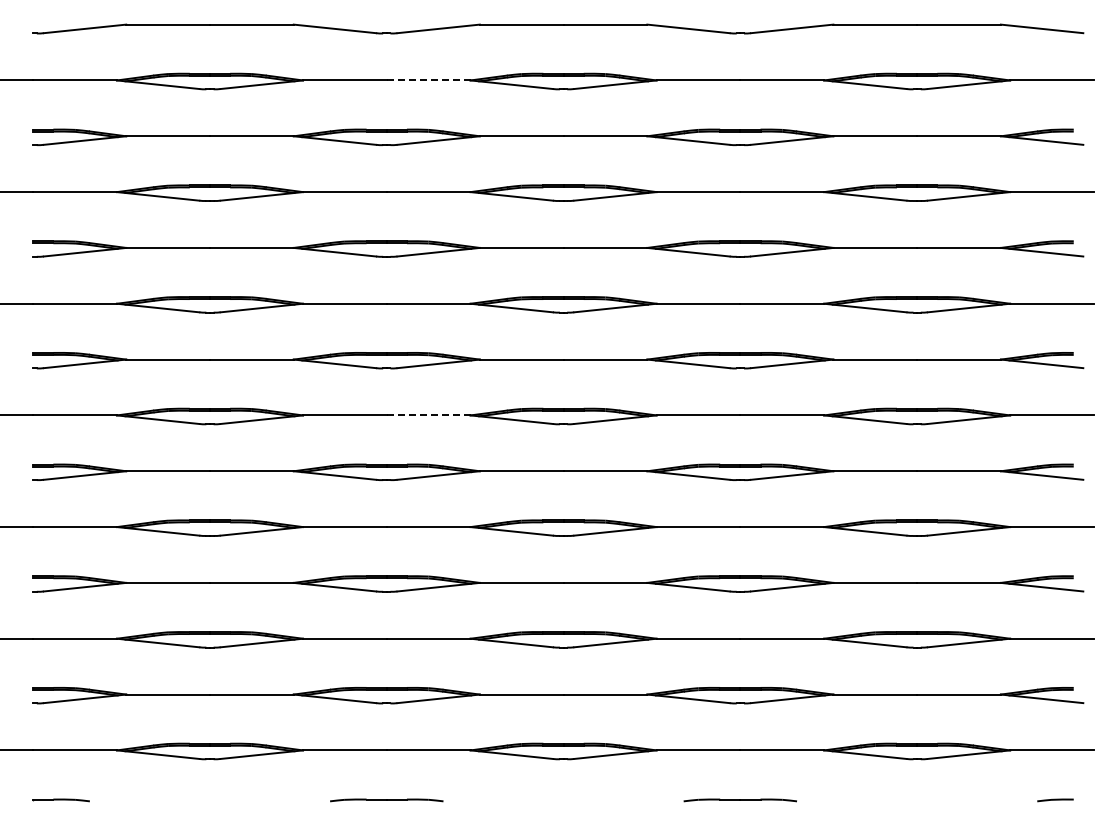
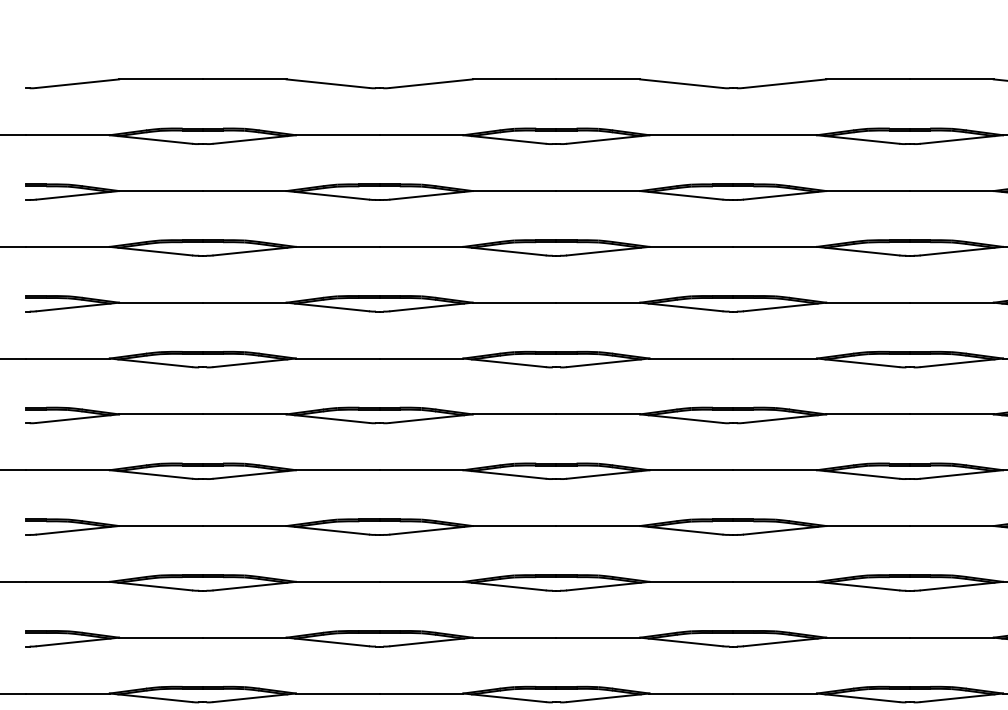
line: (428, 80) -> (421, 135), dashed -> solid
line: (428, 415) -> (421, 470), dashed -> solid

